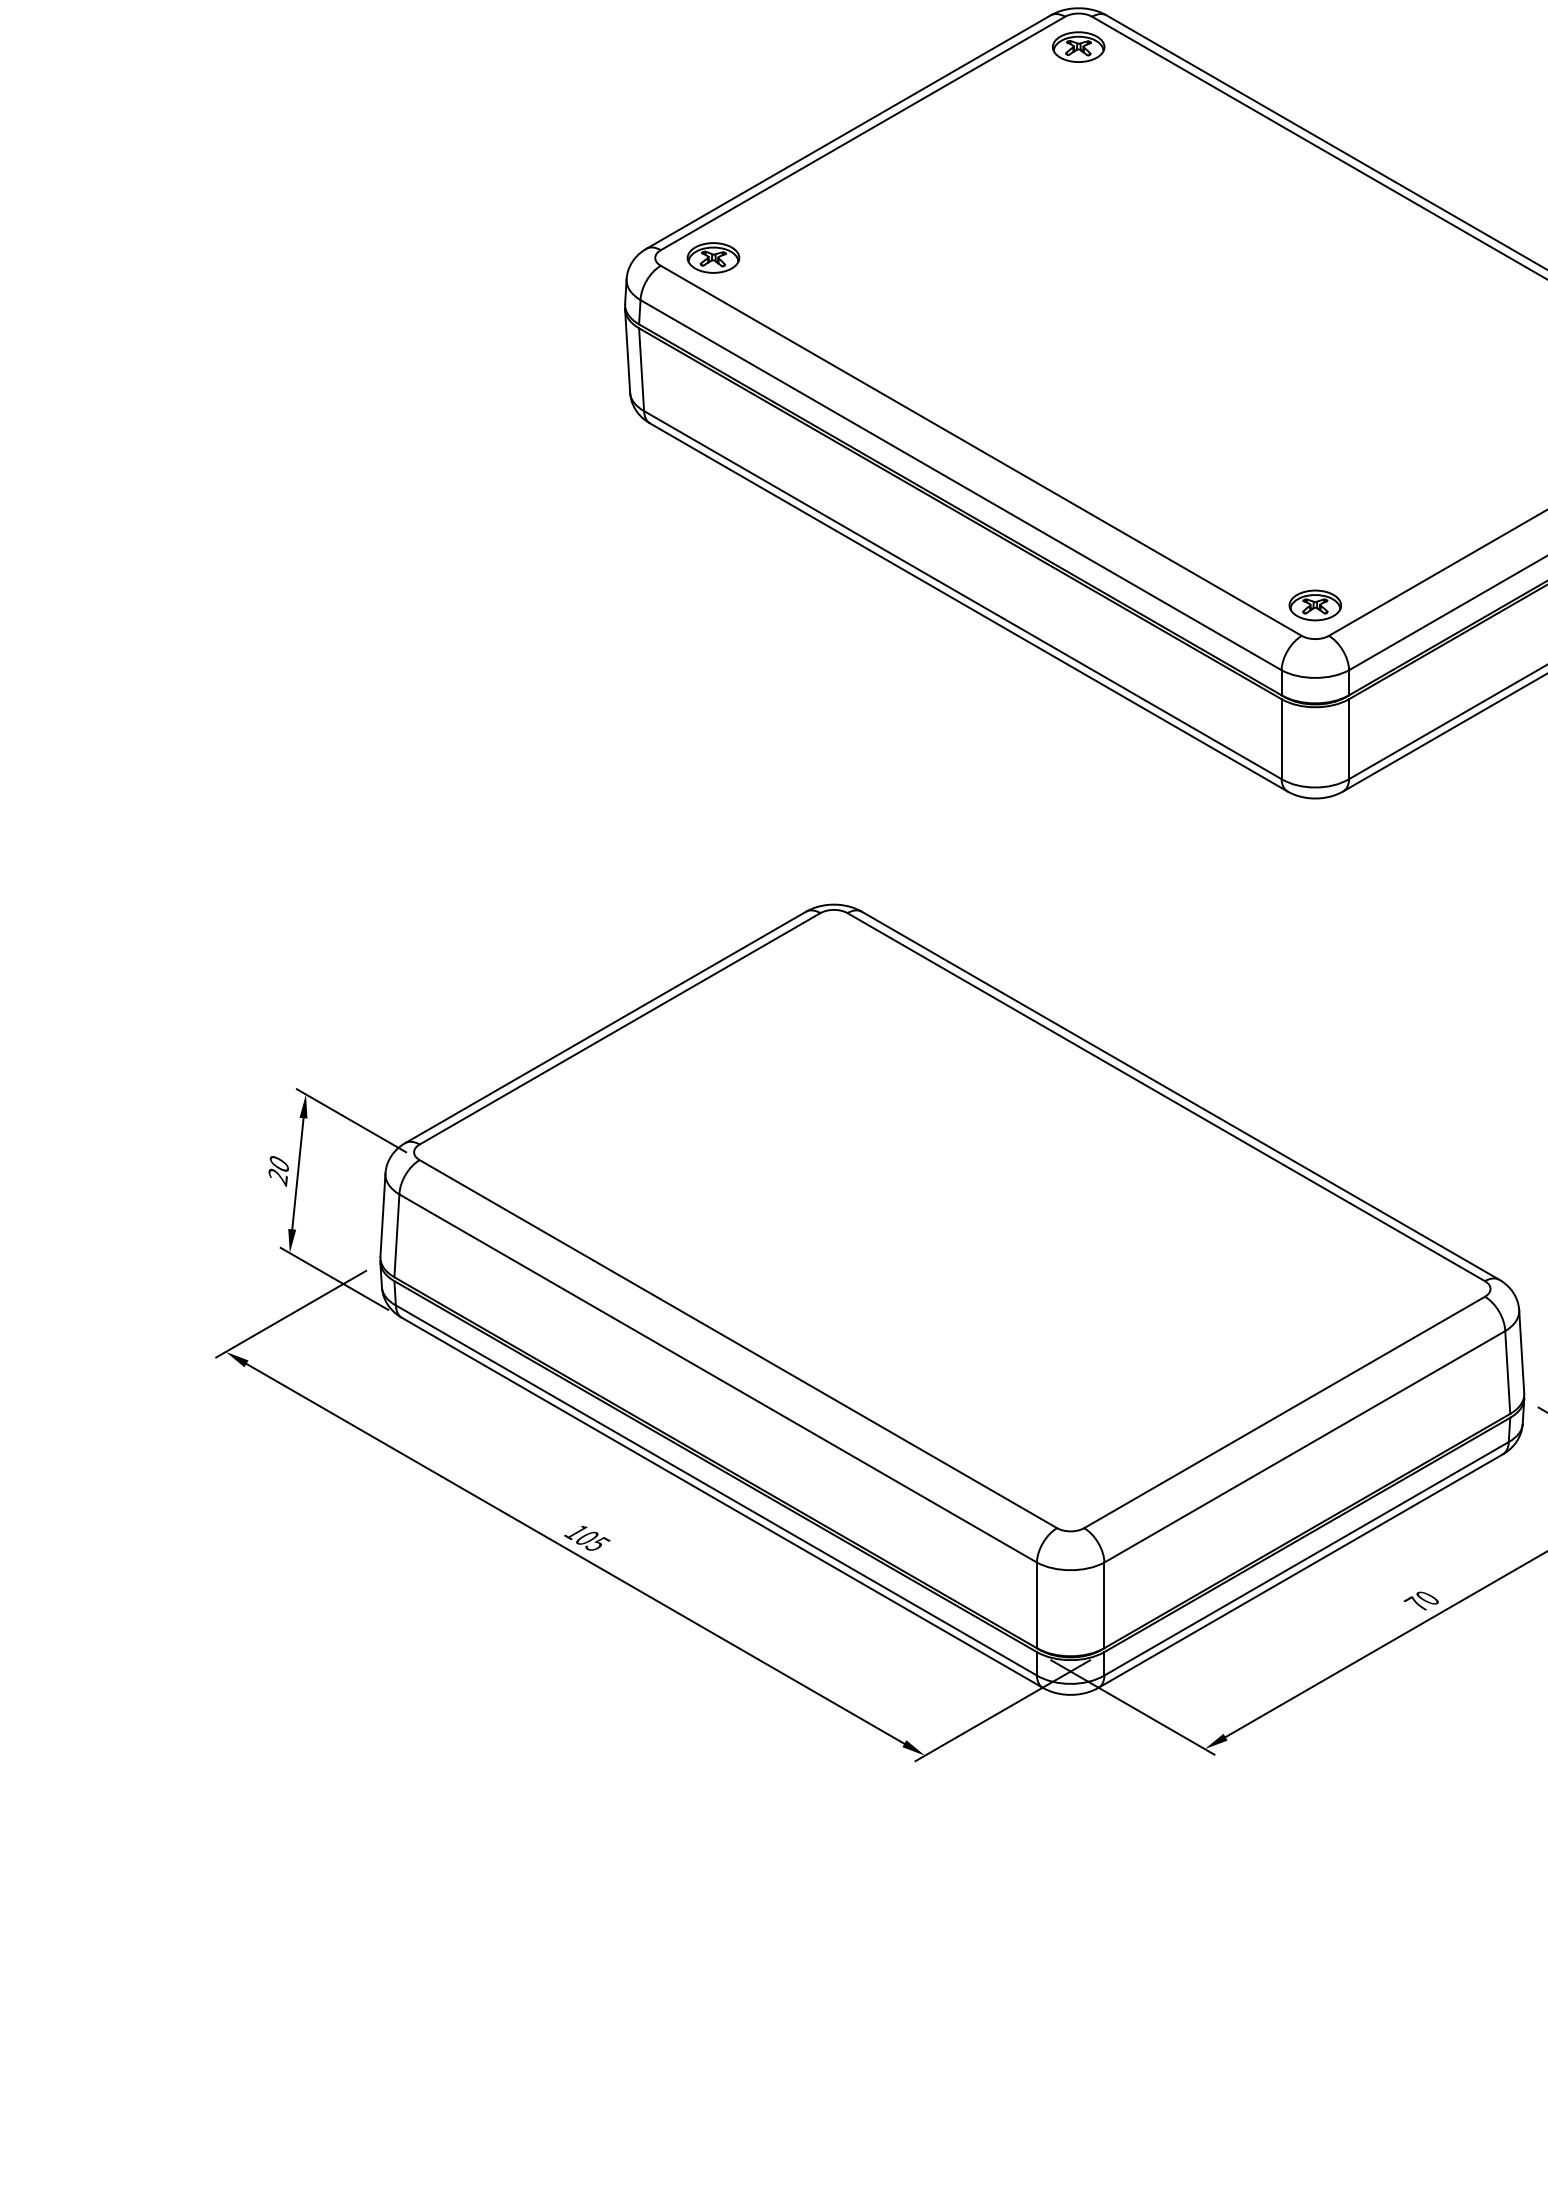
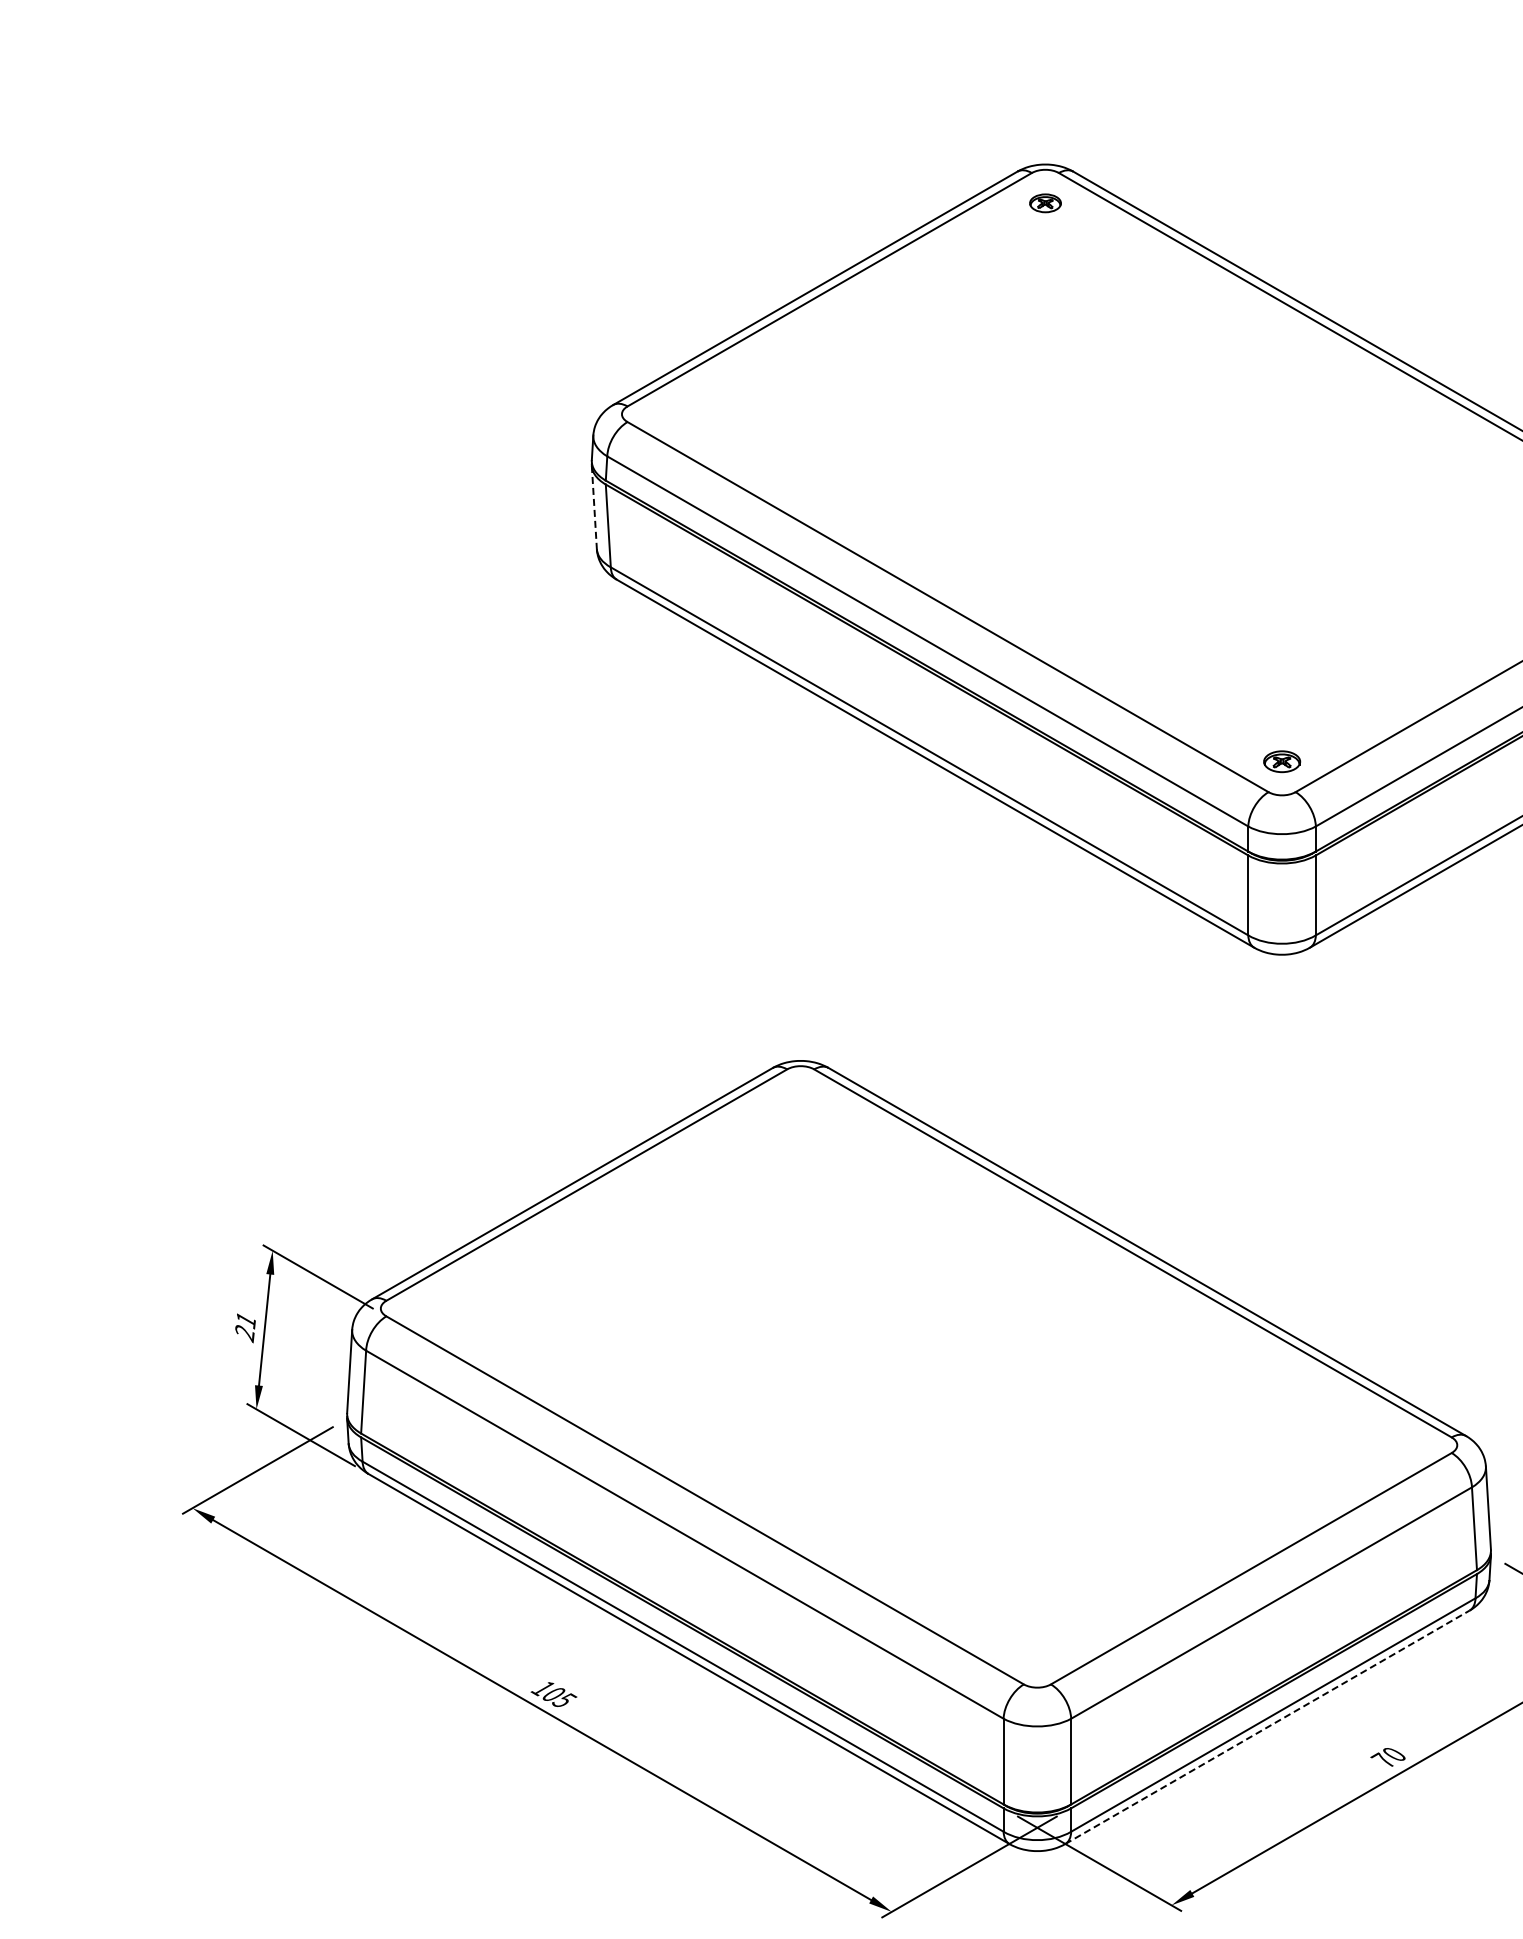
part: (1078, 46) -> (1045, 202), size x0.6
part: (713, 257) -> (680, 413), removed
line: (627, 351) -> (594, 507), solid -> dashed
part: (1315, 605) -> (1282, 761), size x0.7
text: (279, 1164) -> (246, 1320), 20 -> 21
line: (1301, 1570) -> (1268, 1726), solid -> dashed

